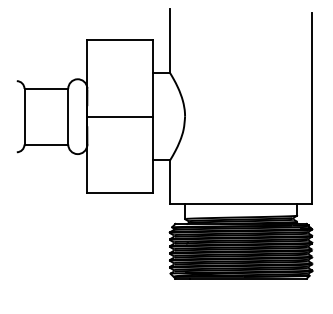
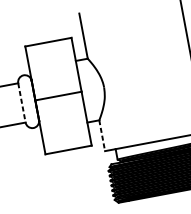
line: (68, 116) -> (22, 102), solid -> dashed
line: (170, 182) -> (102, 135), solid -> dashed

